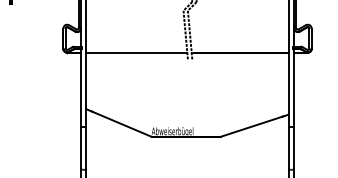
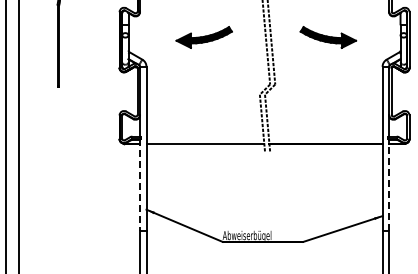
line: (81, 88) -> (140, 185), solid -> dashed
line: (294, 88) -> (389, 185), solid -> dashed

